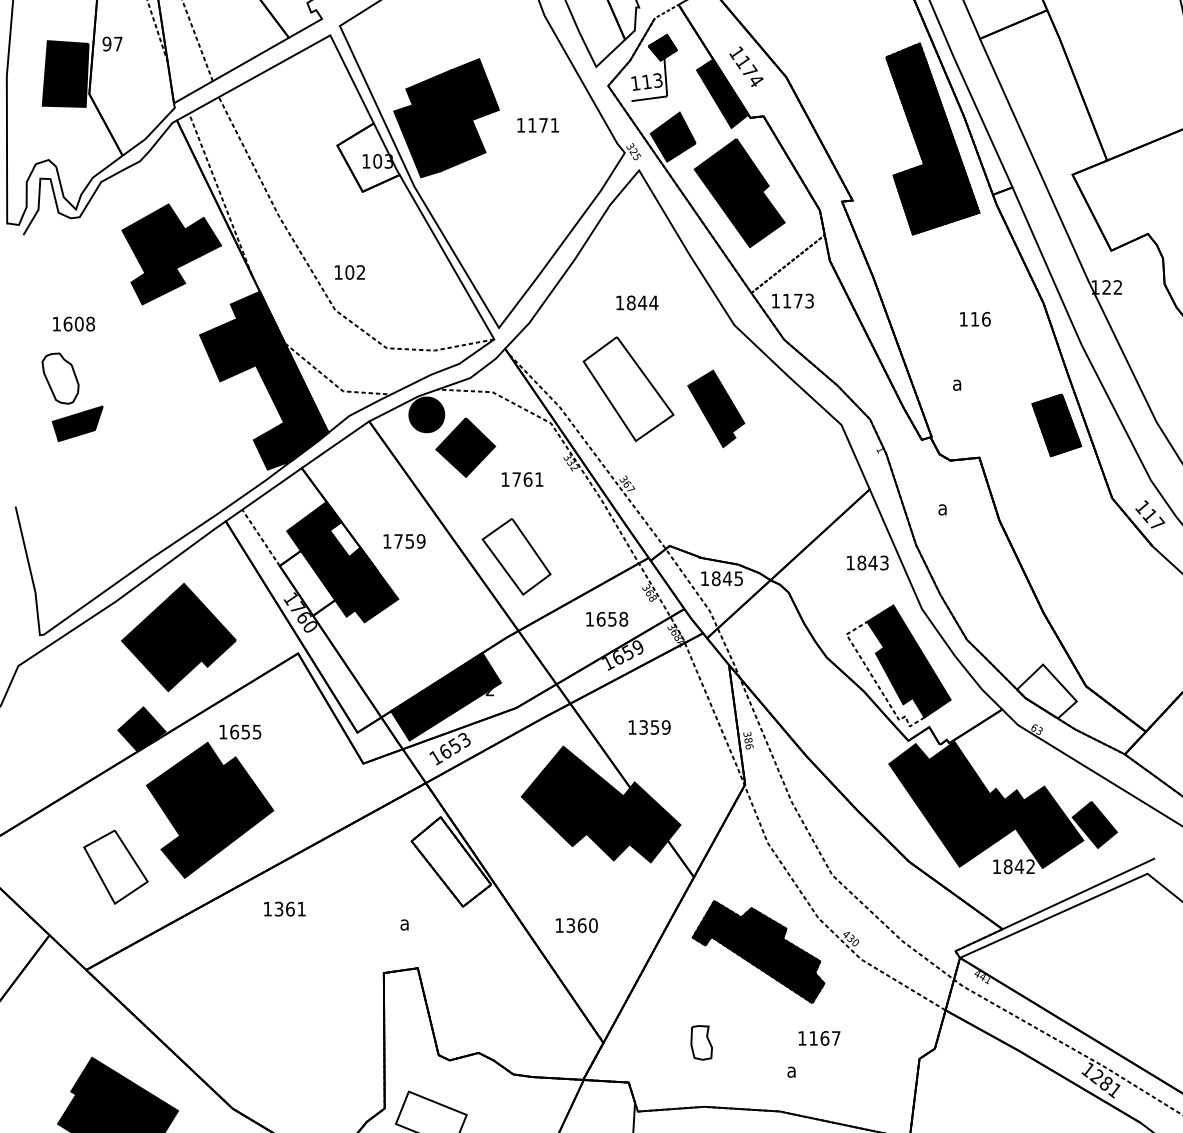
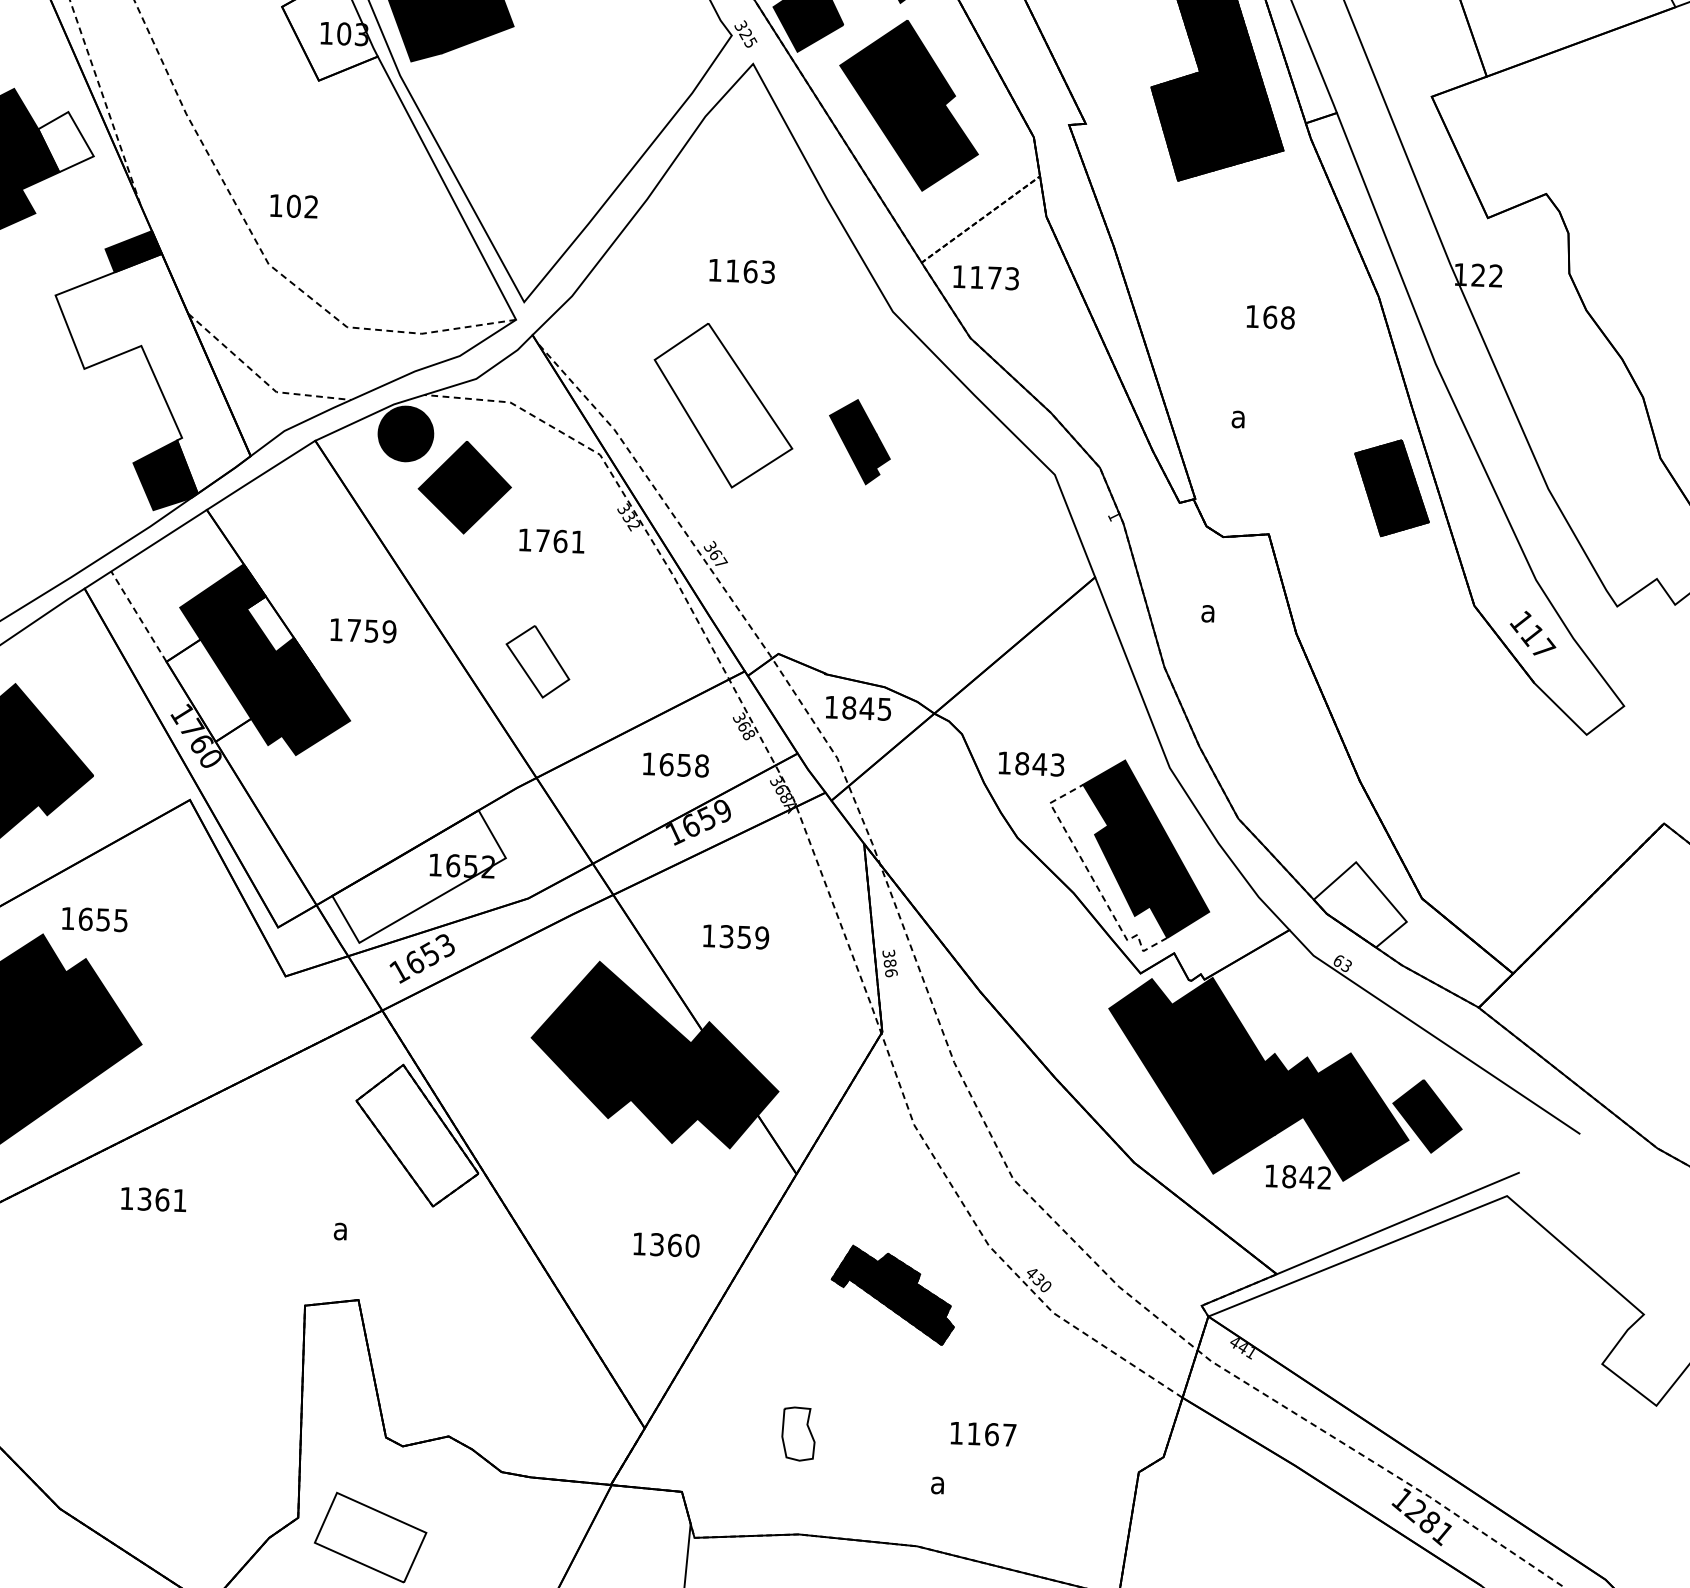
fill: (202, 236) -> (65, 141), removed
text: (642, 302) -> (750, 270), 1844 -> 1163
text: (980, 318) -> (1278, 316), 116 -> 168
fill: (264, 382) -> (153, 373), removed
part: (716, 408) -> (860, 441), size x0.7
part: (516, 556) -> (537, 661), size x0.6
text: (867, 562) -> (1031, 763), moved
fill: (445, 696) -> (418, 876), removed
text: (576, 925) -> (666, 1244), moved
part: (758, 951) -> (893, 1294), size x0.6

